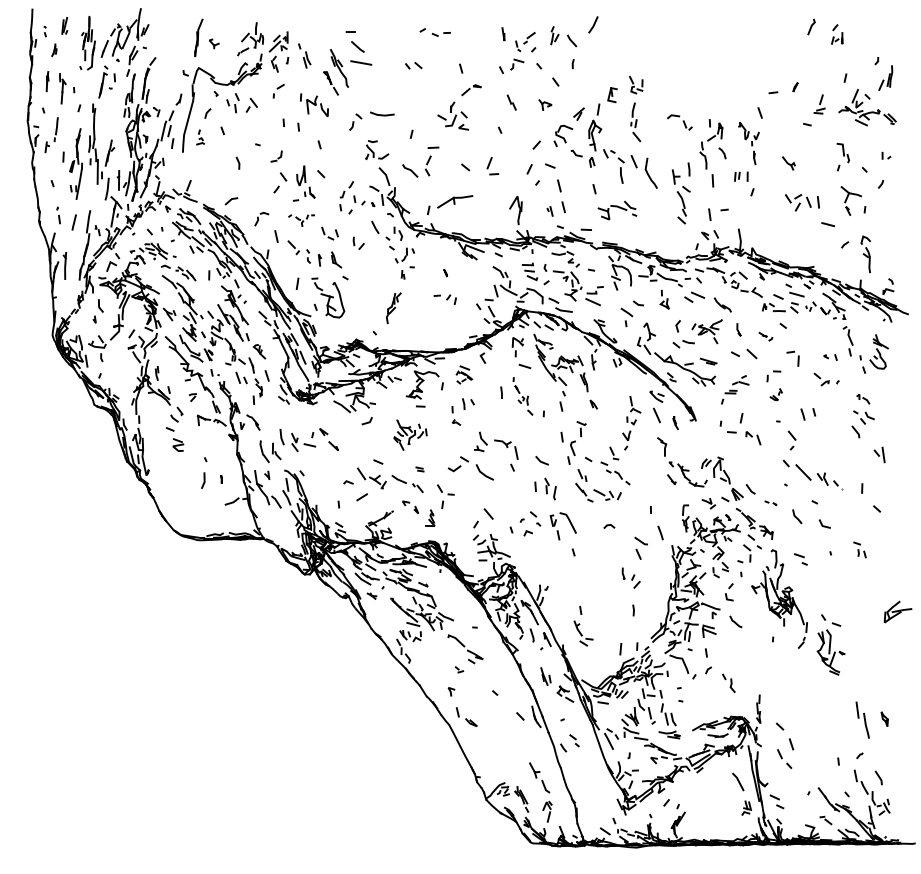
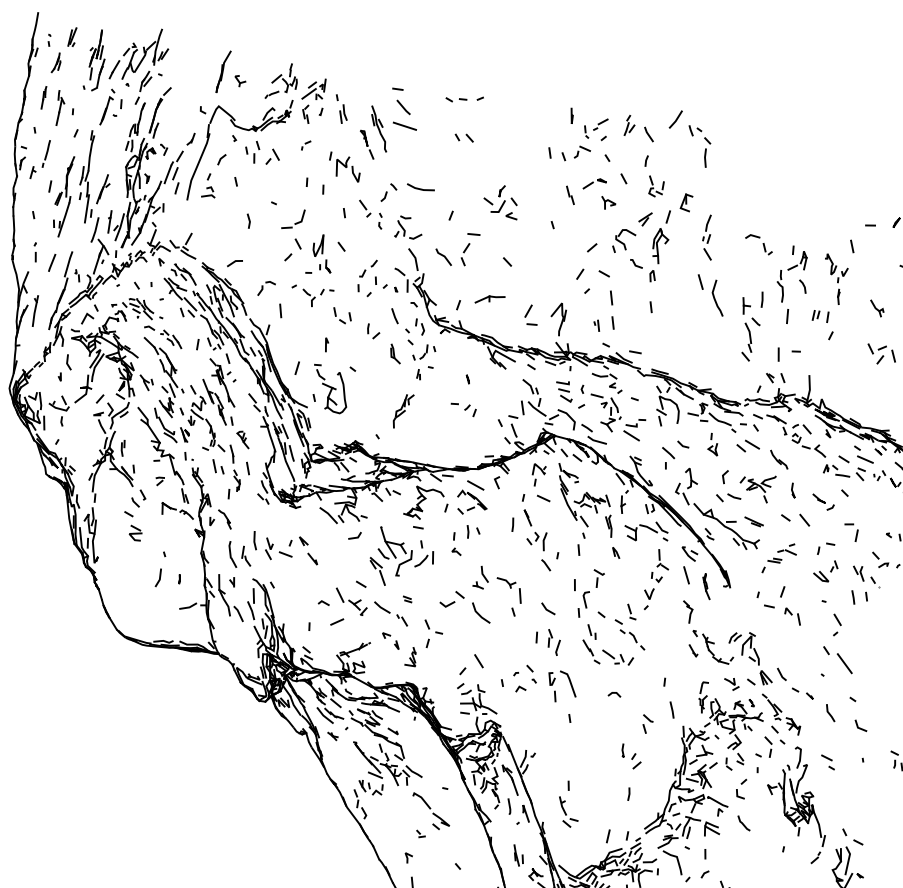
part: (440, 34) -> (455, 100), moved
part: (54, 49) -> (56, 62), size x1.43
line: (461, 68) -> (550, 152), moved
part: (636, 84) -> (656, 186), moved
part: (471, 90) -> (594, 184), moved
part: (278, 91) -> (305, 145), size x0.62
part: (200, 137) -> (209, 185), size x1.43
part: (276, 156) -> (293, 219), size x1.67
part: (492, 166) -> (531, 315), moved
part: (620, 167) -> (705, 148), moved
part: (455, 202) -> (490, 300), size x0.71
part: (617, 210) -> (646, 531), moved
part: (301, 220) -> (311, 296), size x1.43
part: (298, 251) -> (369, 213), moved
part: (336, 259) -> (395, 353), moved
part: (765, 336) -> (822, 502), size x1.43
part: (464, 374) -> (473, 498), size x1.67
part: (775, 394) -> (825, 570), size x1.67
part: (522, 396) -> (536, 532), size x1.67
part: (675, 422) -> (706, 586), size x1.67
part: (410, 434) -> (402, 558), size x1.67
part: (830, 481) -> (867, 577), moved
part: (770, 503) -> (802, 693), size x1.67
part: (640, 547) -> (646, 723), size x0.71

